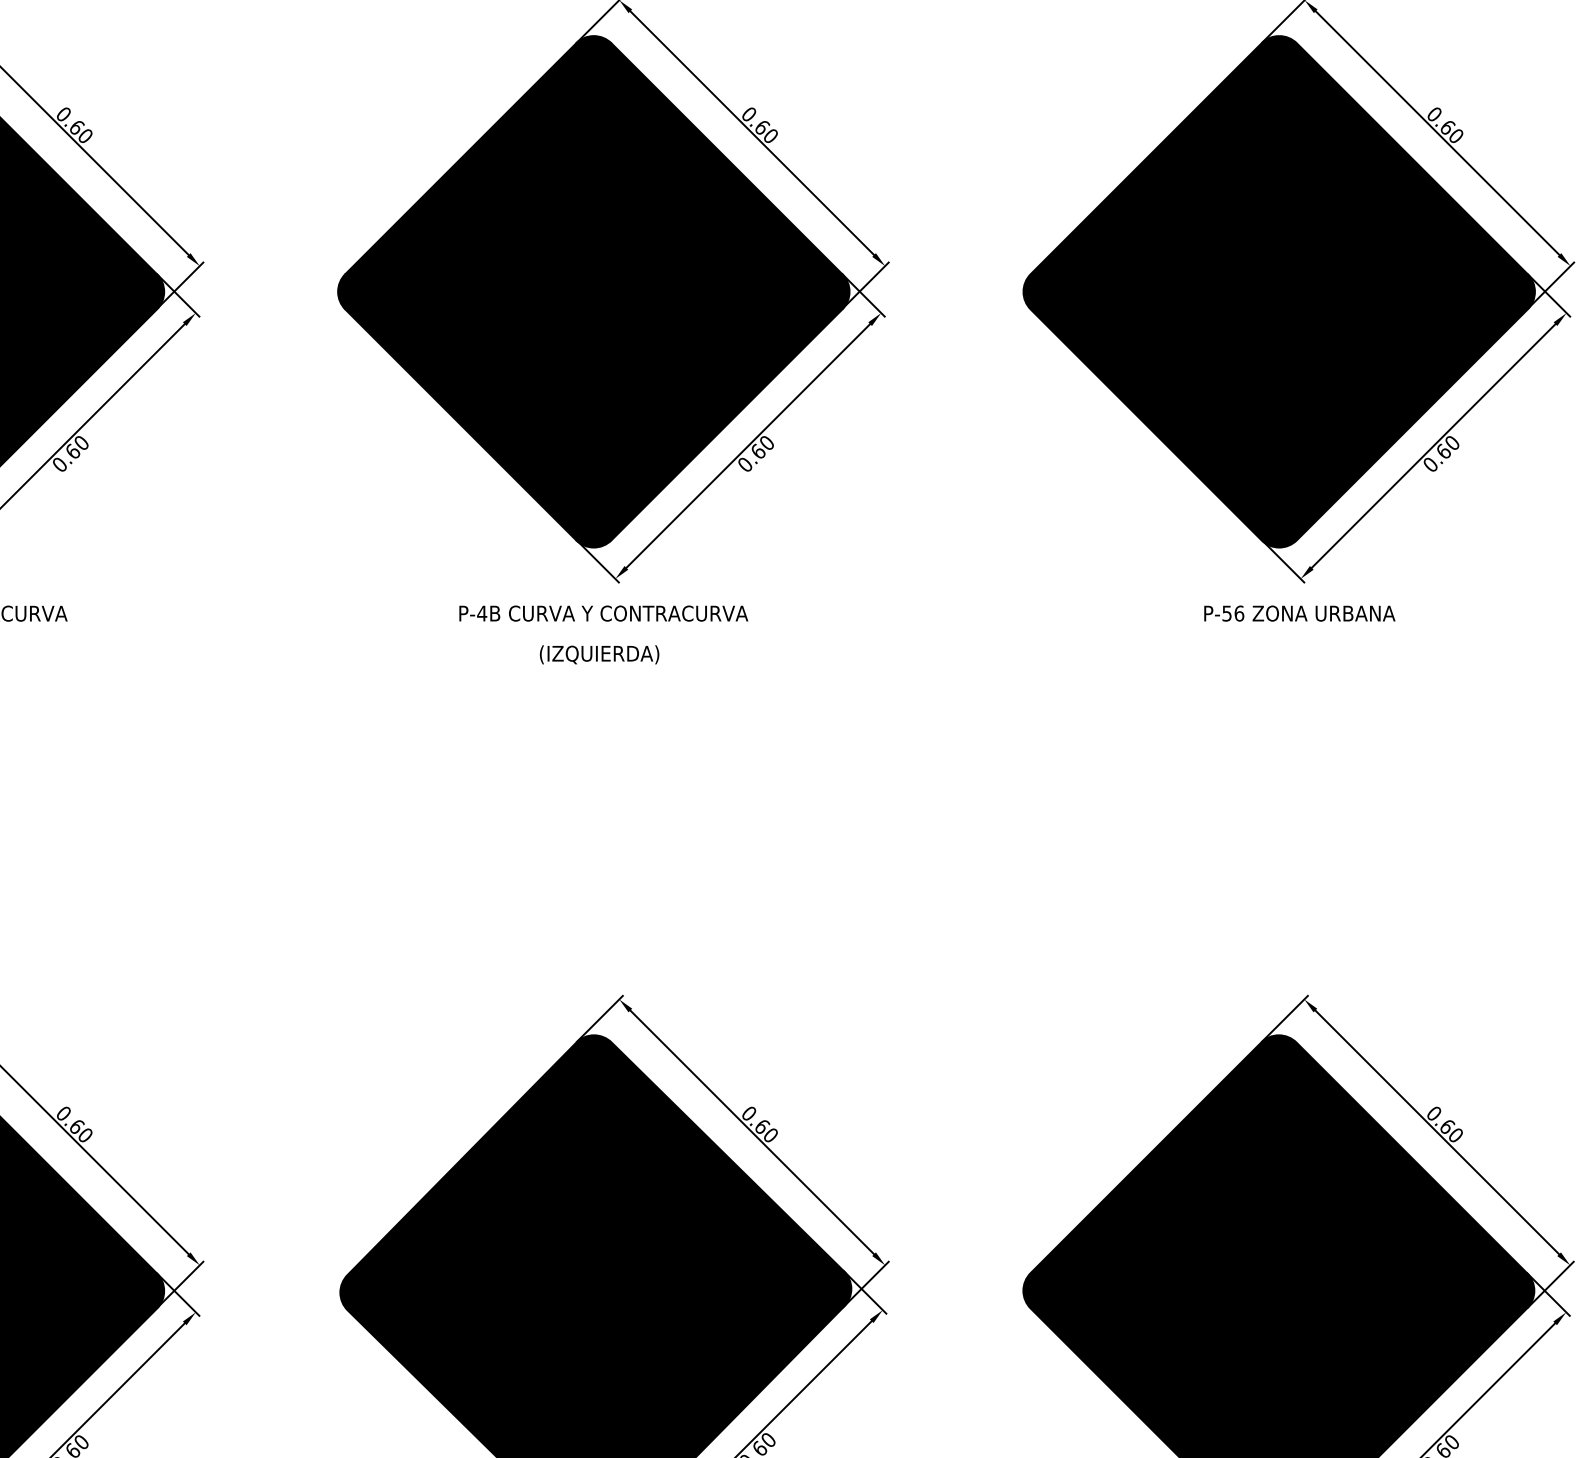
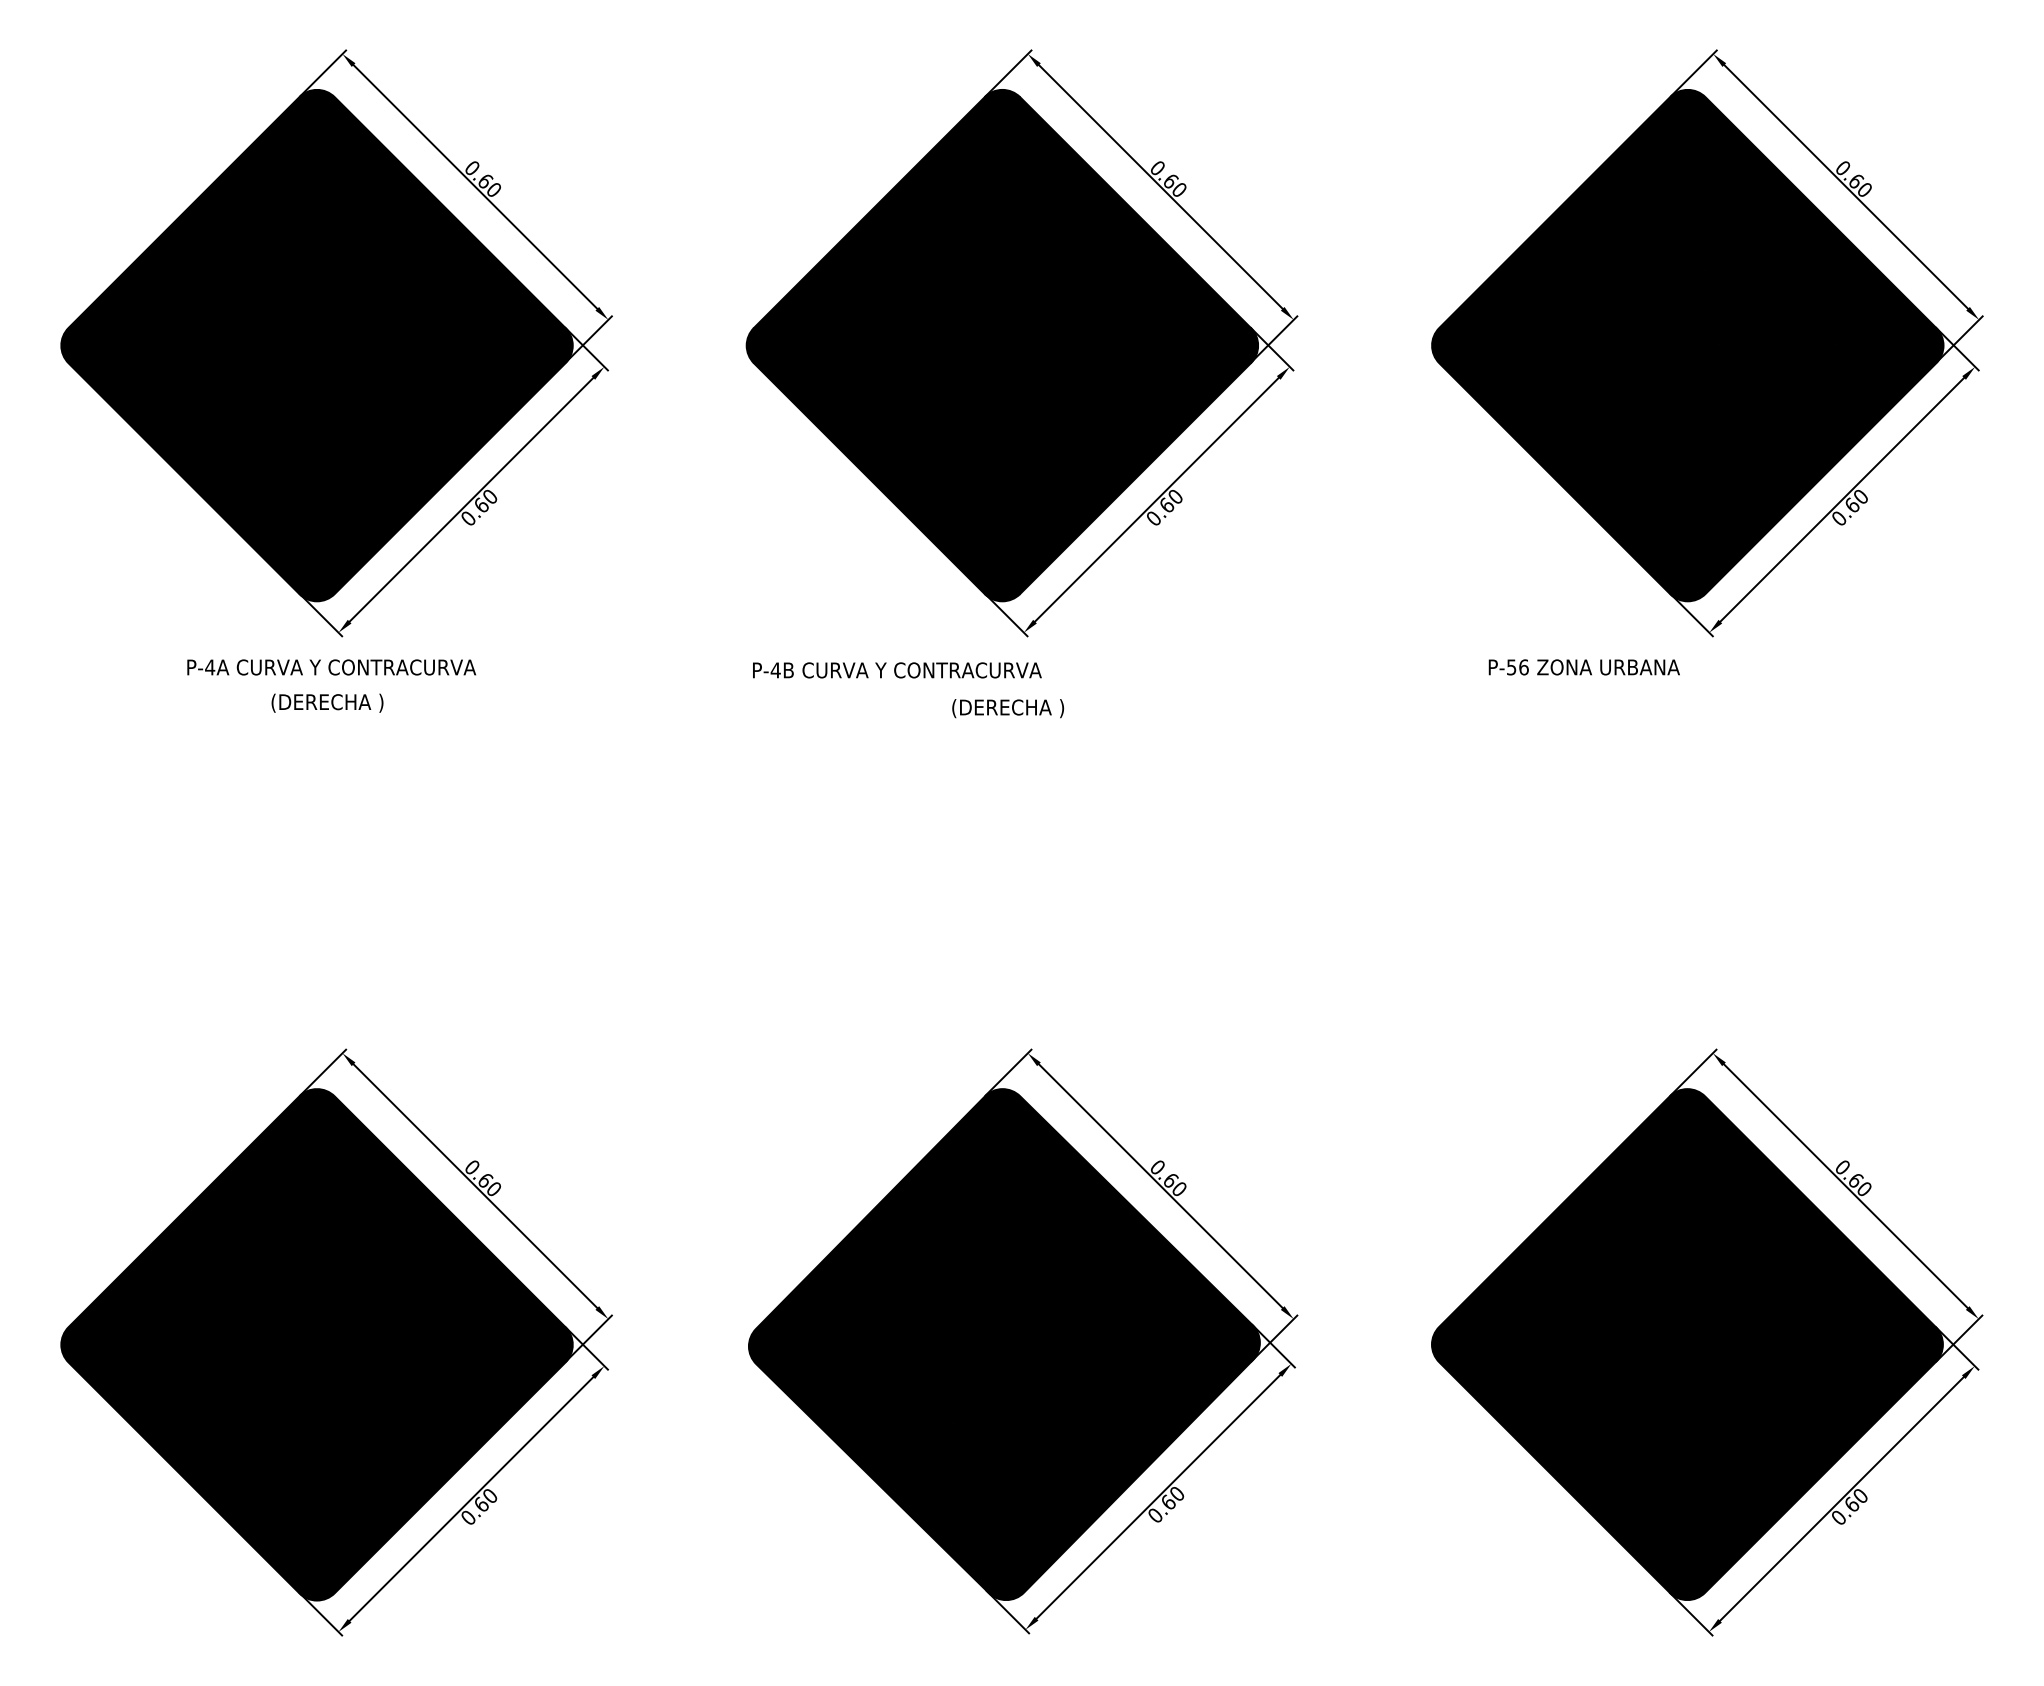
text: (603, 613) -> (897, 670), moved
text: (1298, 613) -> (1583, 667), moved
text: (598, 654) -> (1007, 708), (IZQUIERDA) -> (DERECHA )

